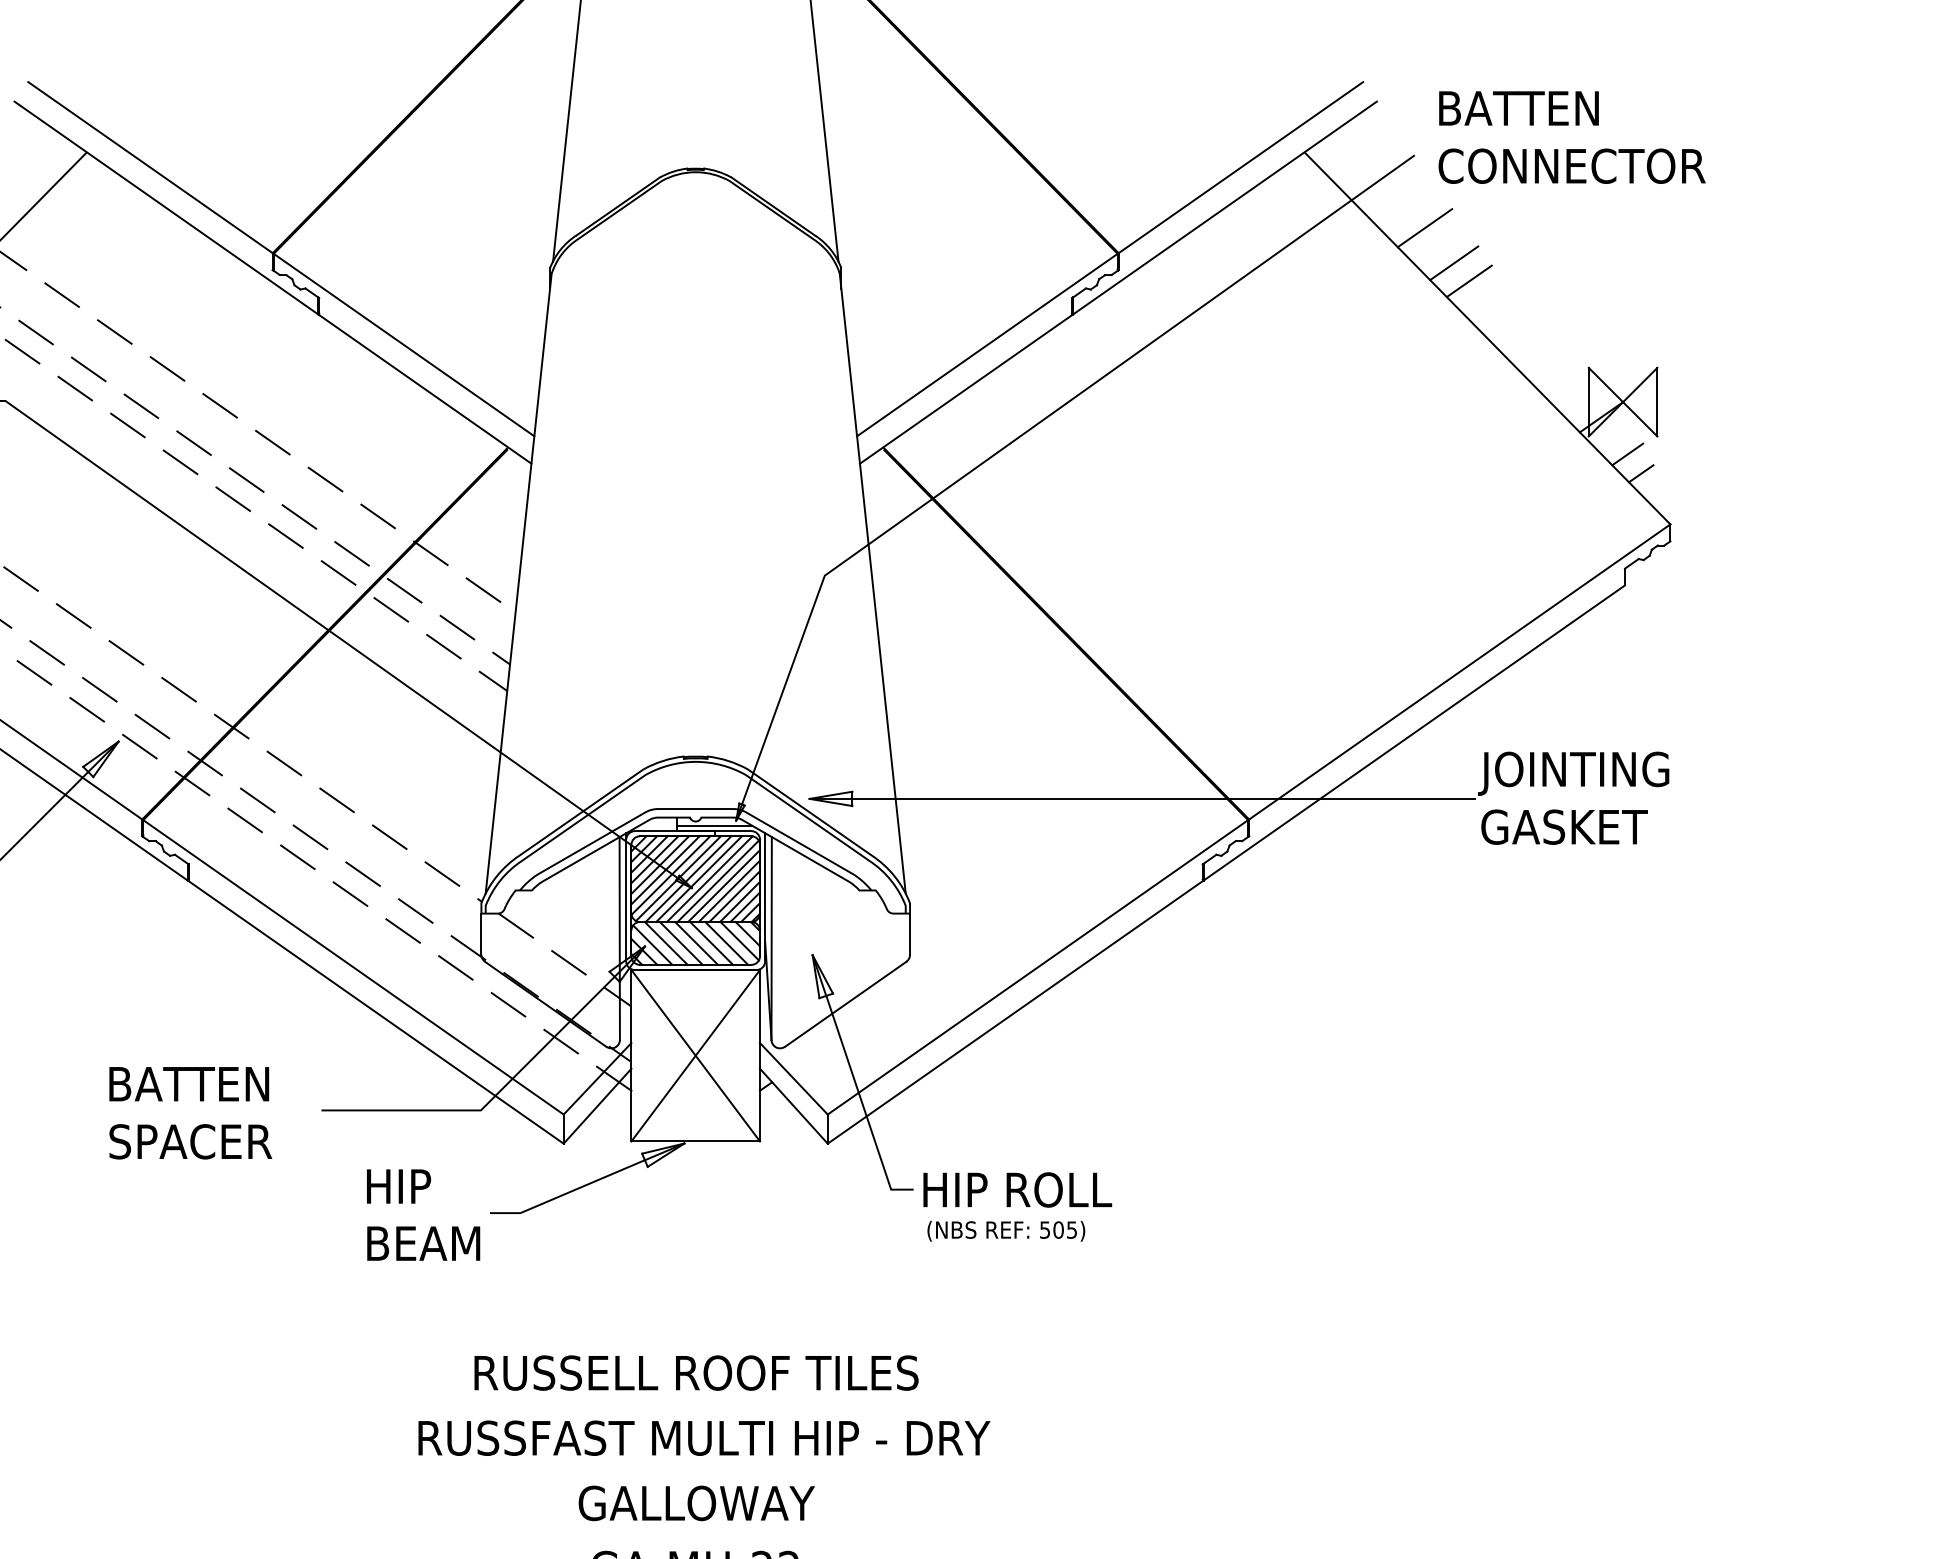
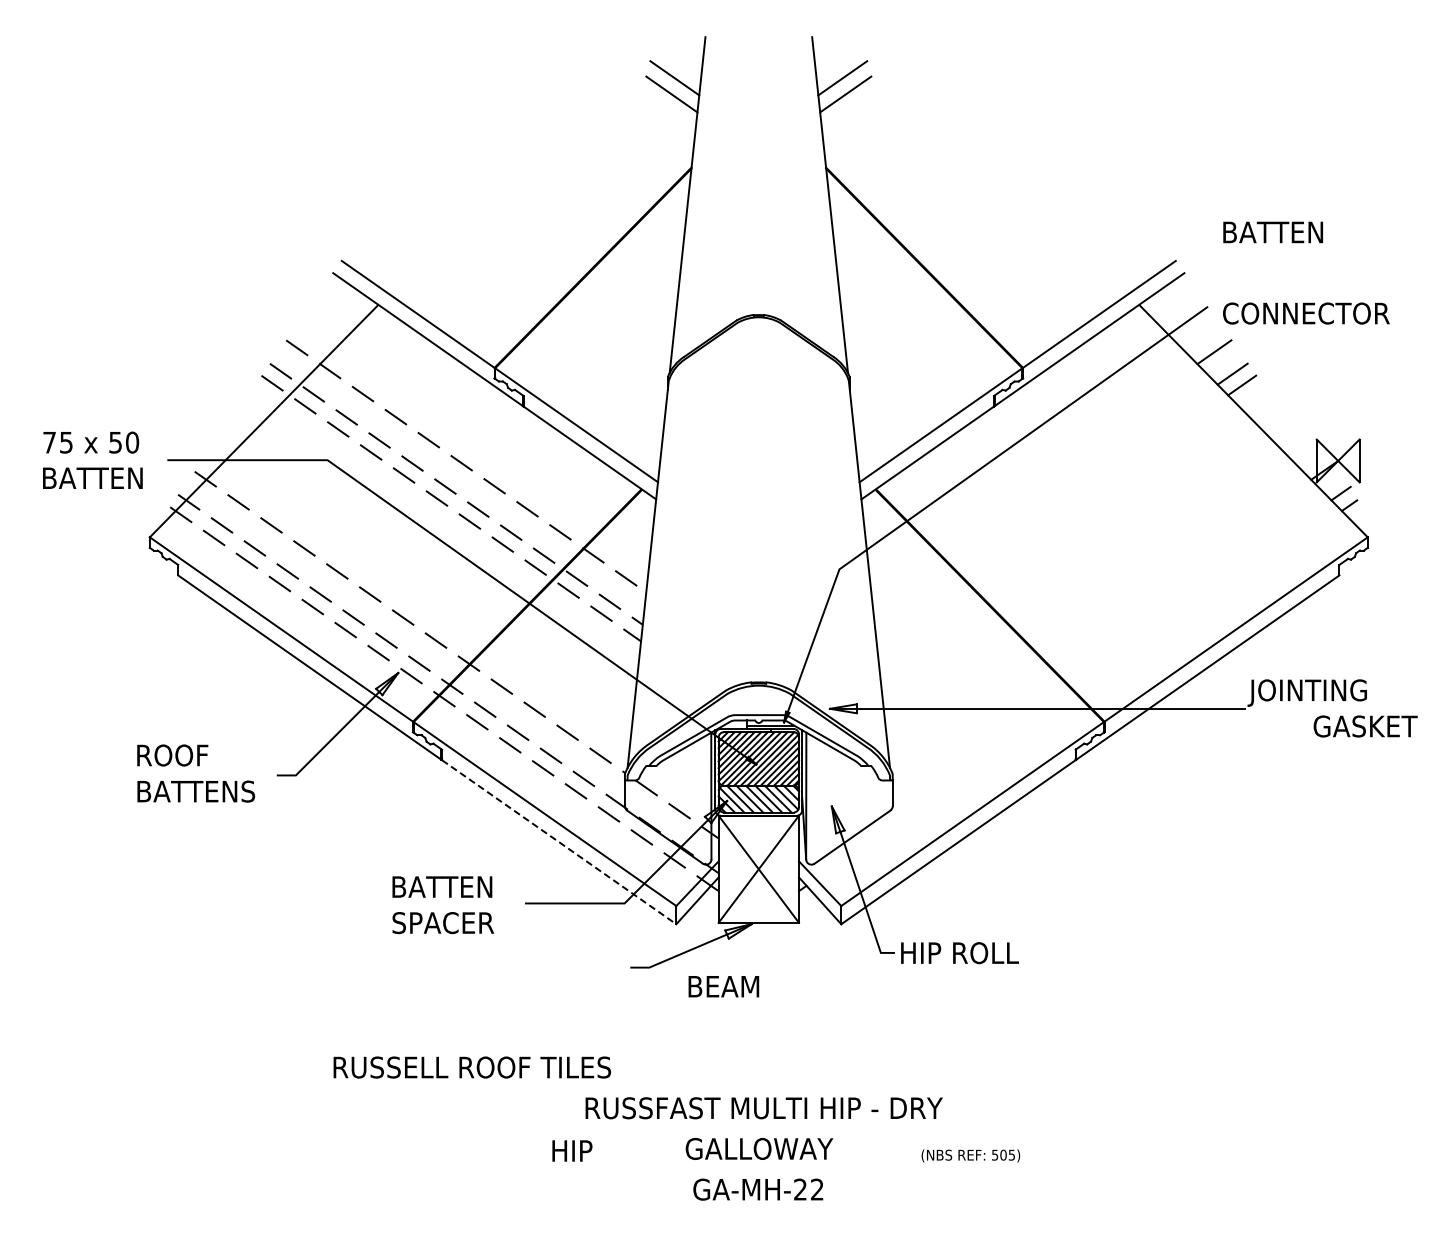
text: (1517, 108) -> (1272, 232), moved
text: (1564, 827) -> (1365, 726), moved
line: (376, 1012) -> (559, 842), solid -> dashed
text: (399, 1185) -> (572, 1150), moved
text: (1005, 1230) -> (970, 1155), moved
text: (423, 1243) -> (723, 986), moved
text: (695, 1373) -> (471, 1067), moved

